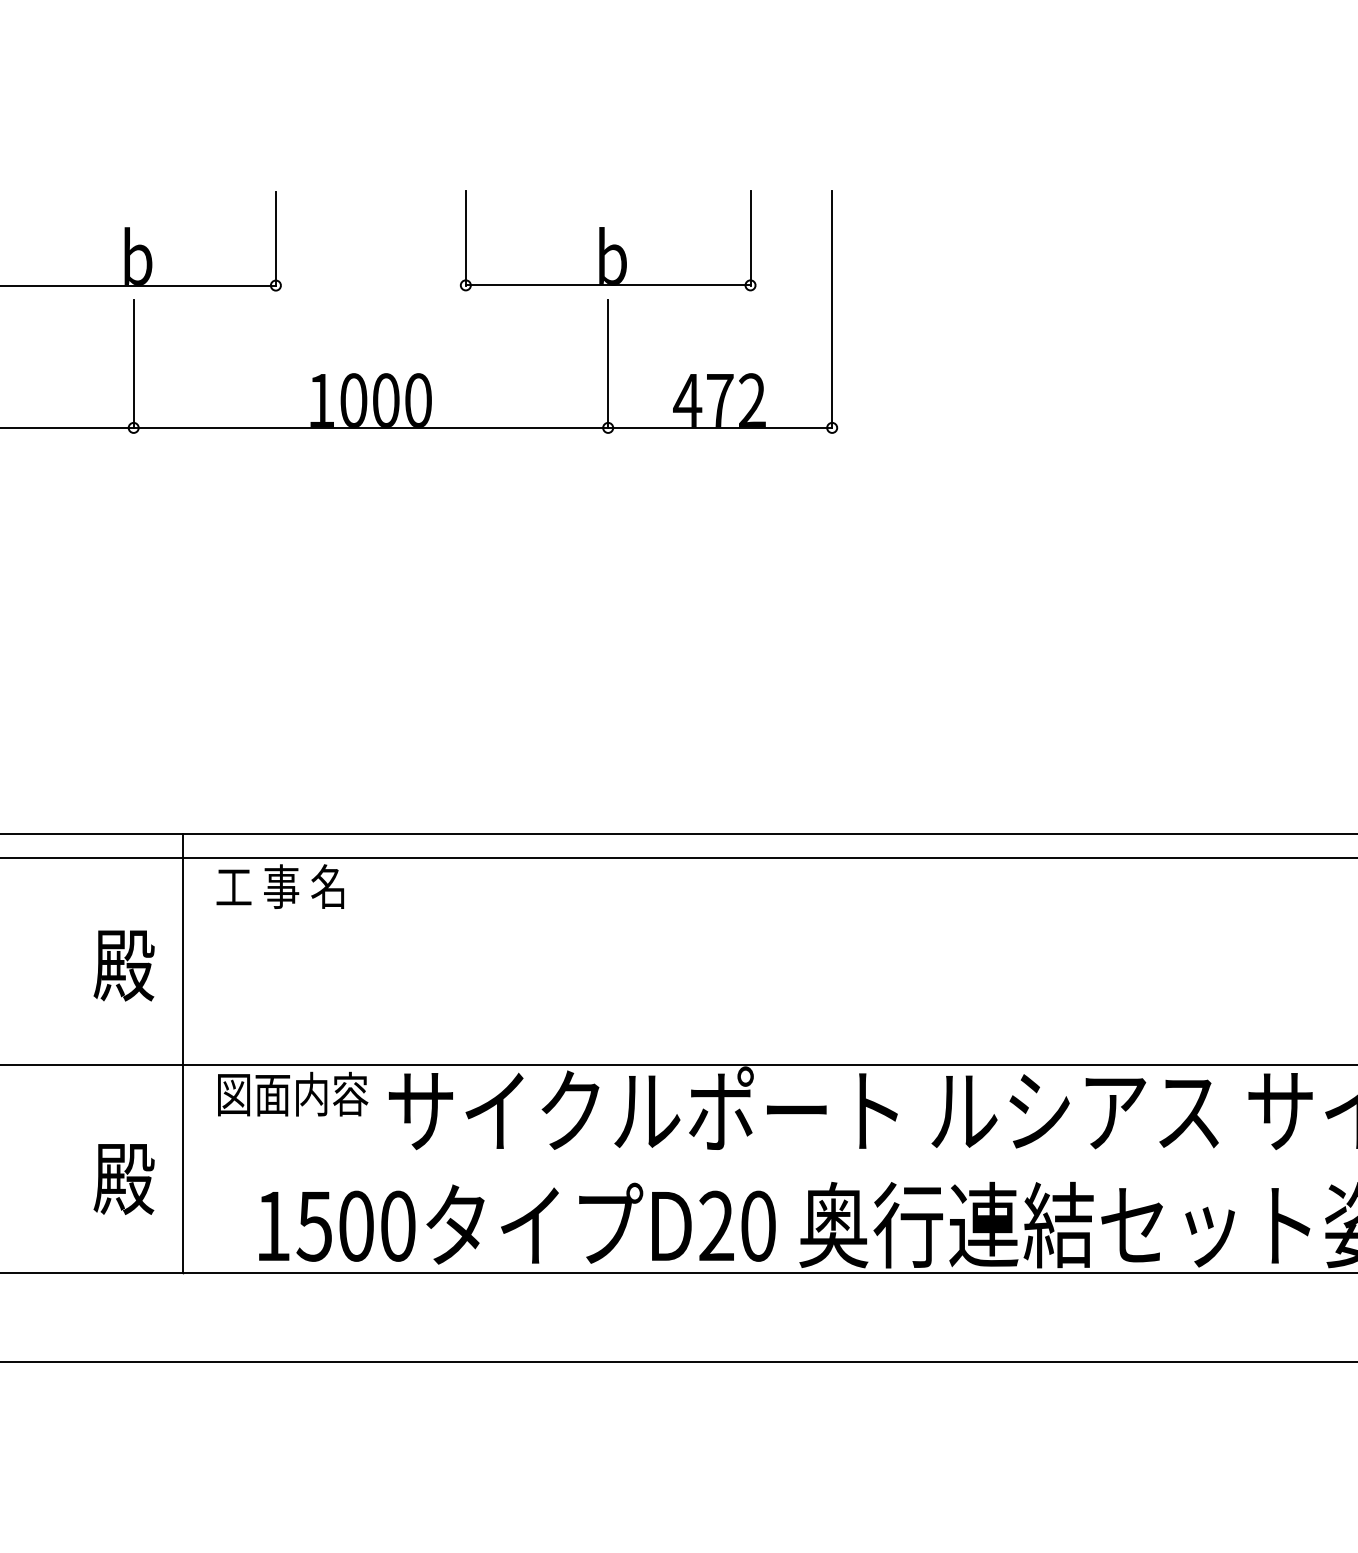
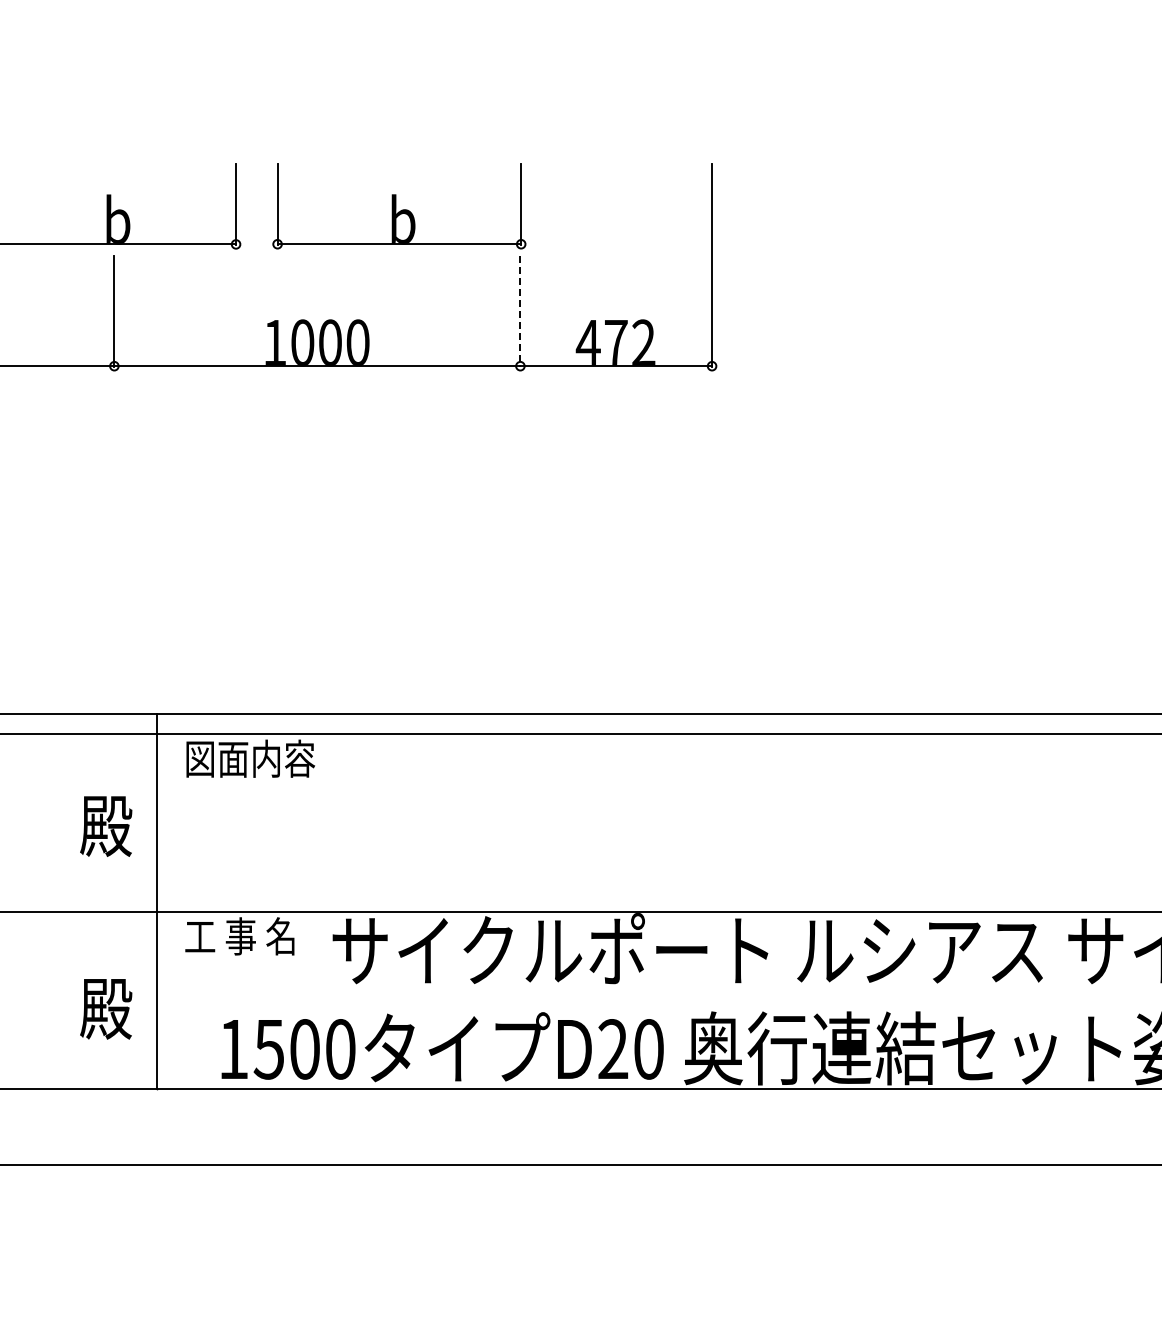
part: (608, 241) -> (399, 206), moved
line: (608, 365) -> (520, 312), solid -> dashed
text: (292, 886) -> (250, 758), 工 事 名 -> 図面内容
text: (292, 1094) -> (250, 936), 図面内容 -> 工 事 名

